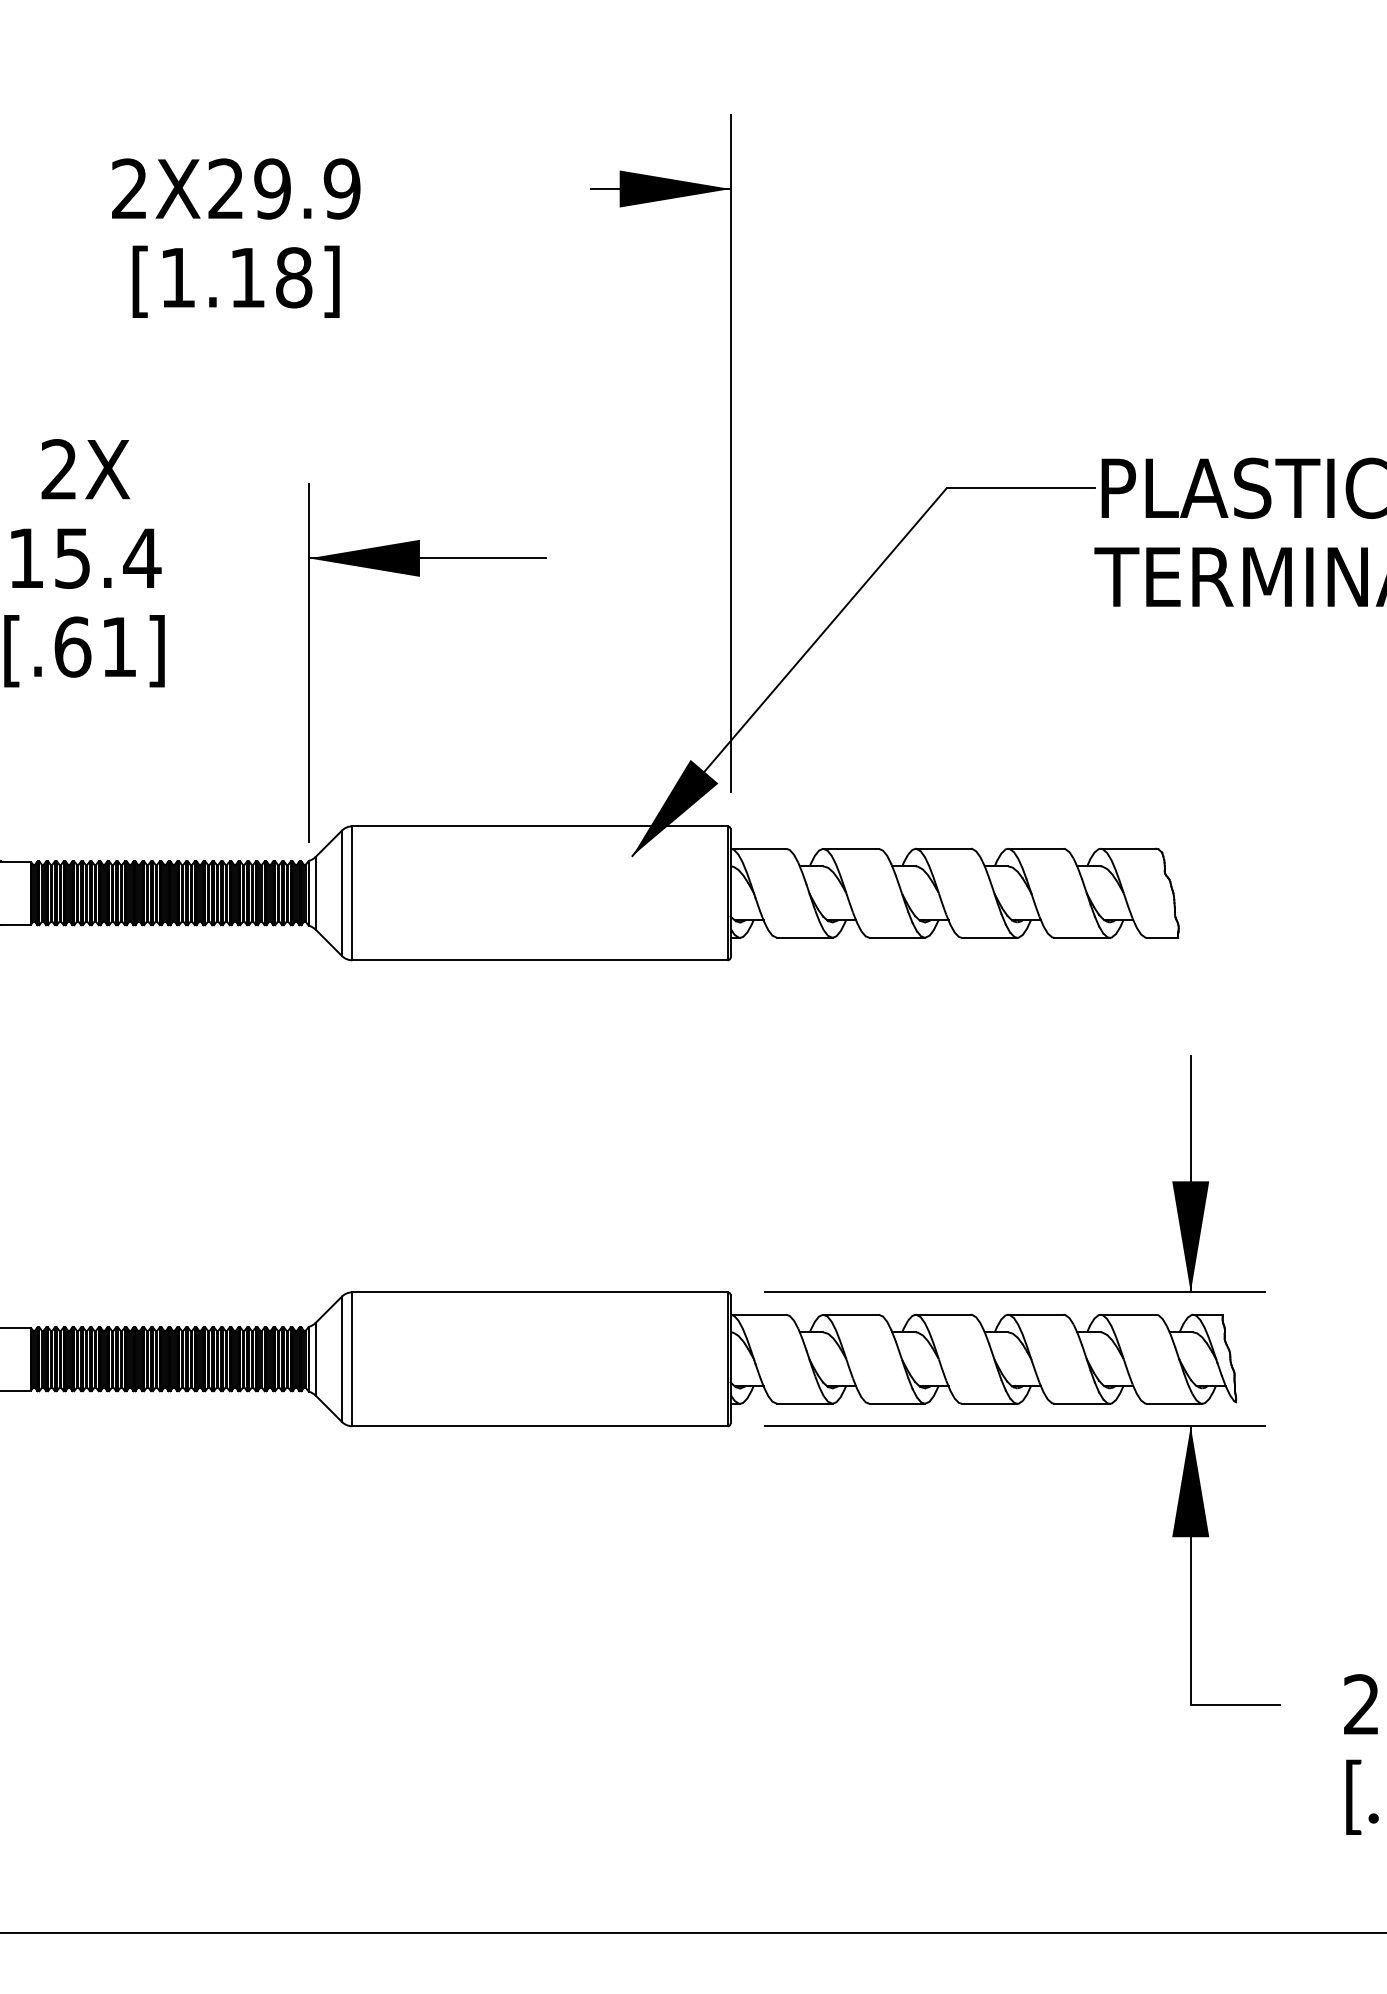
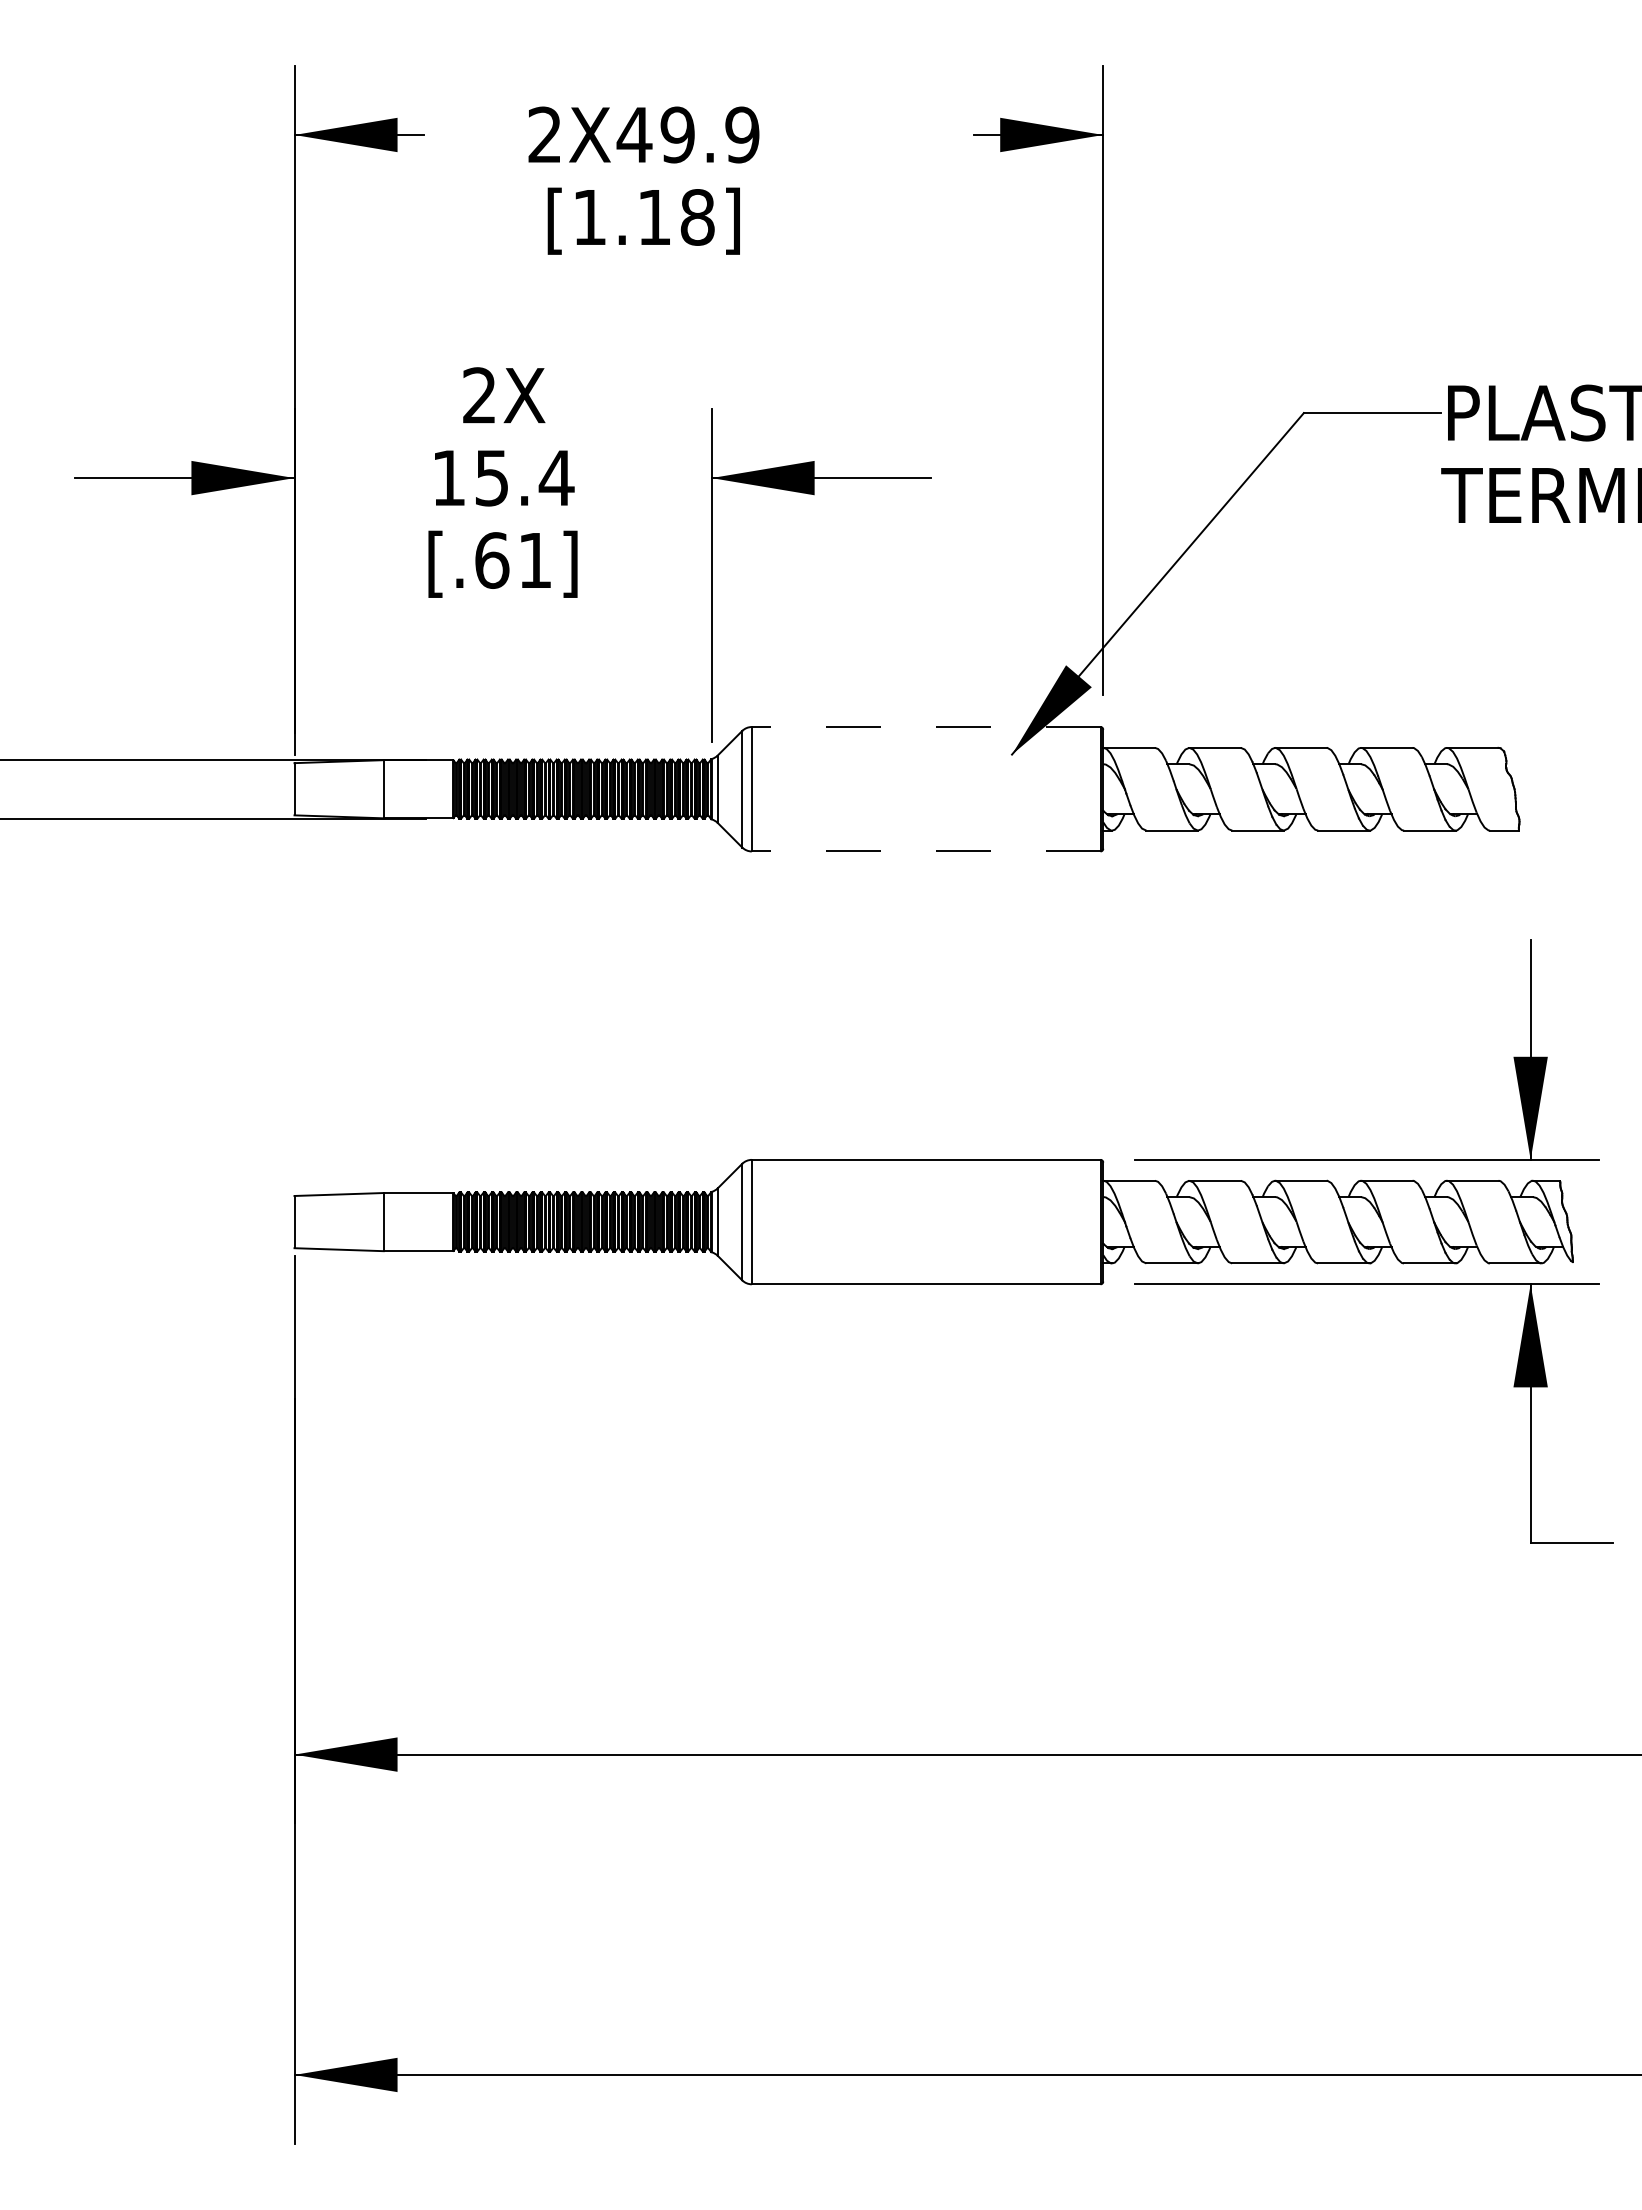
text: (226, 188) -> (634, 134), 2X29.9 -> 2X49.9
line: (539, 826) -> (925, 727), solid -> dashed
line: (539, 960) -> (925, 851), solid -> dashed

